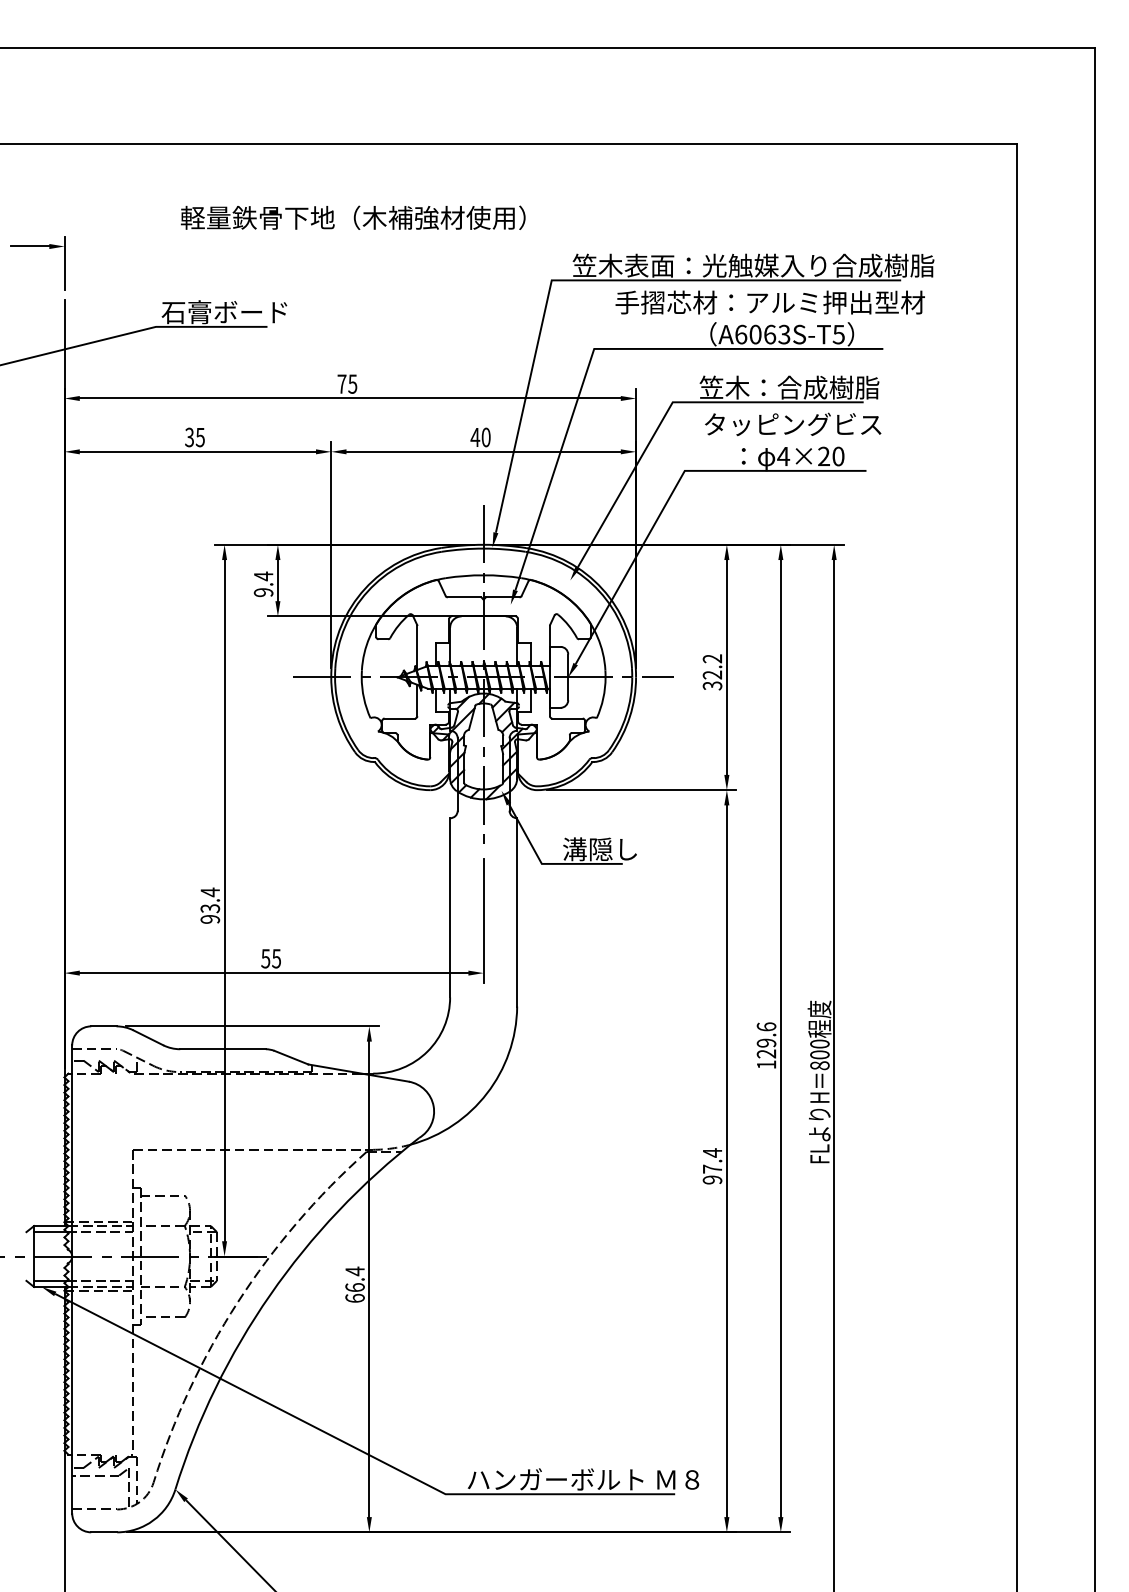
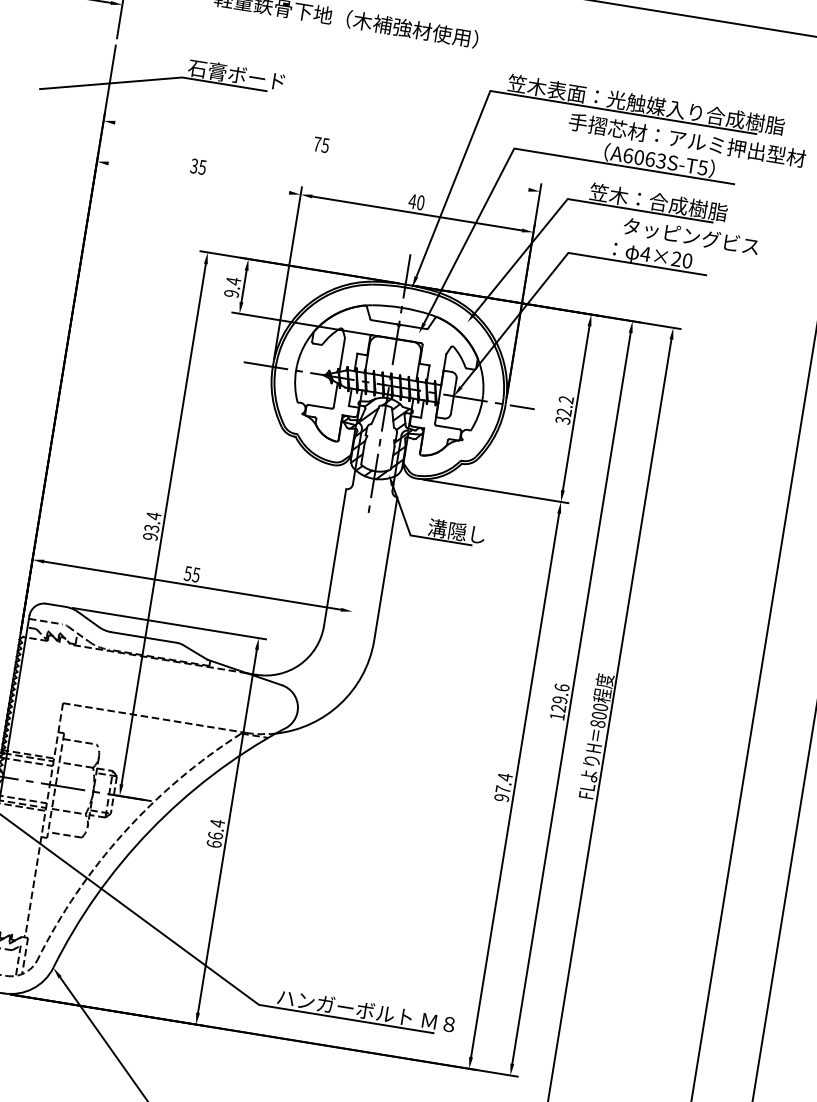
text: (769, 302) -> (686, 140), moved
line: (349, 398) -> (321, 156), removed
text: (793, 424) -> (691, 236), moved
line: (197, 451) -> (198, 177), removed
line: (483, 920) -> (359, 571), removed

